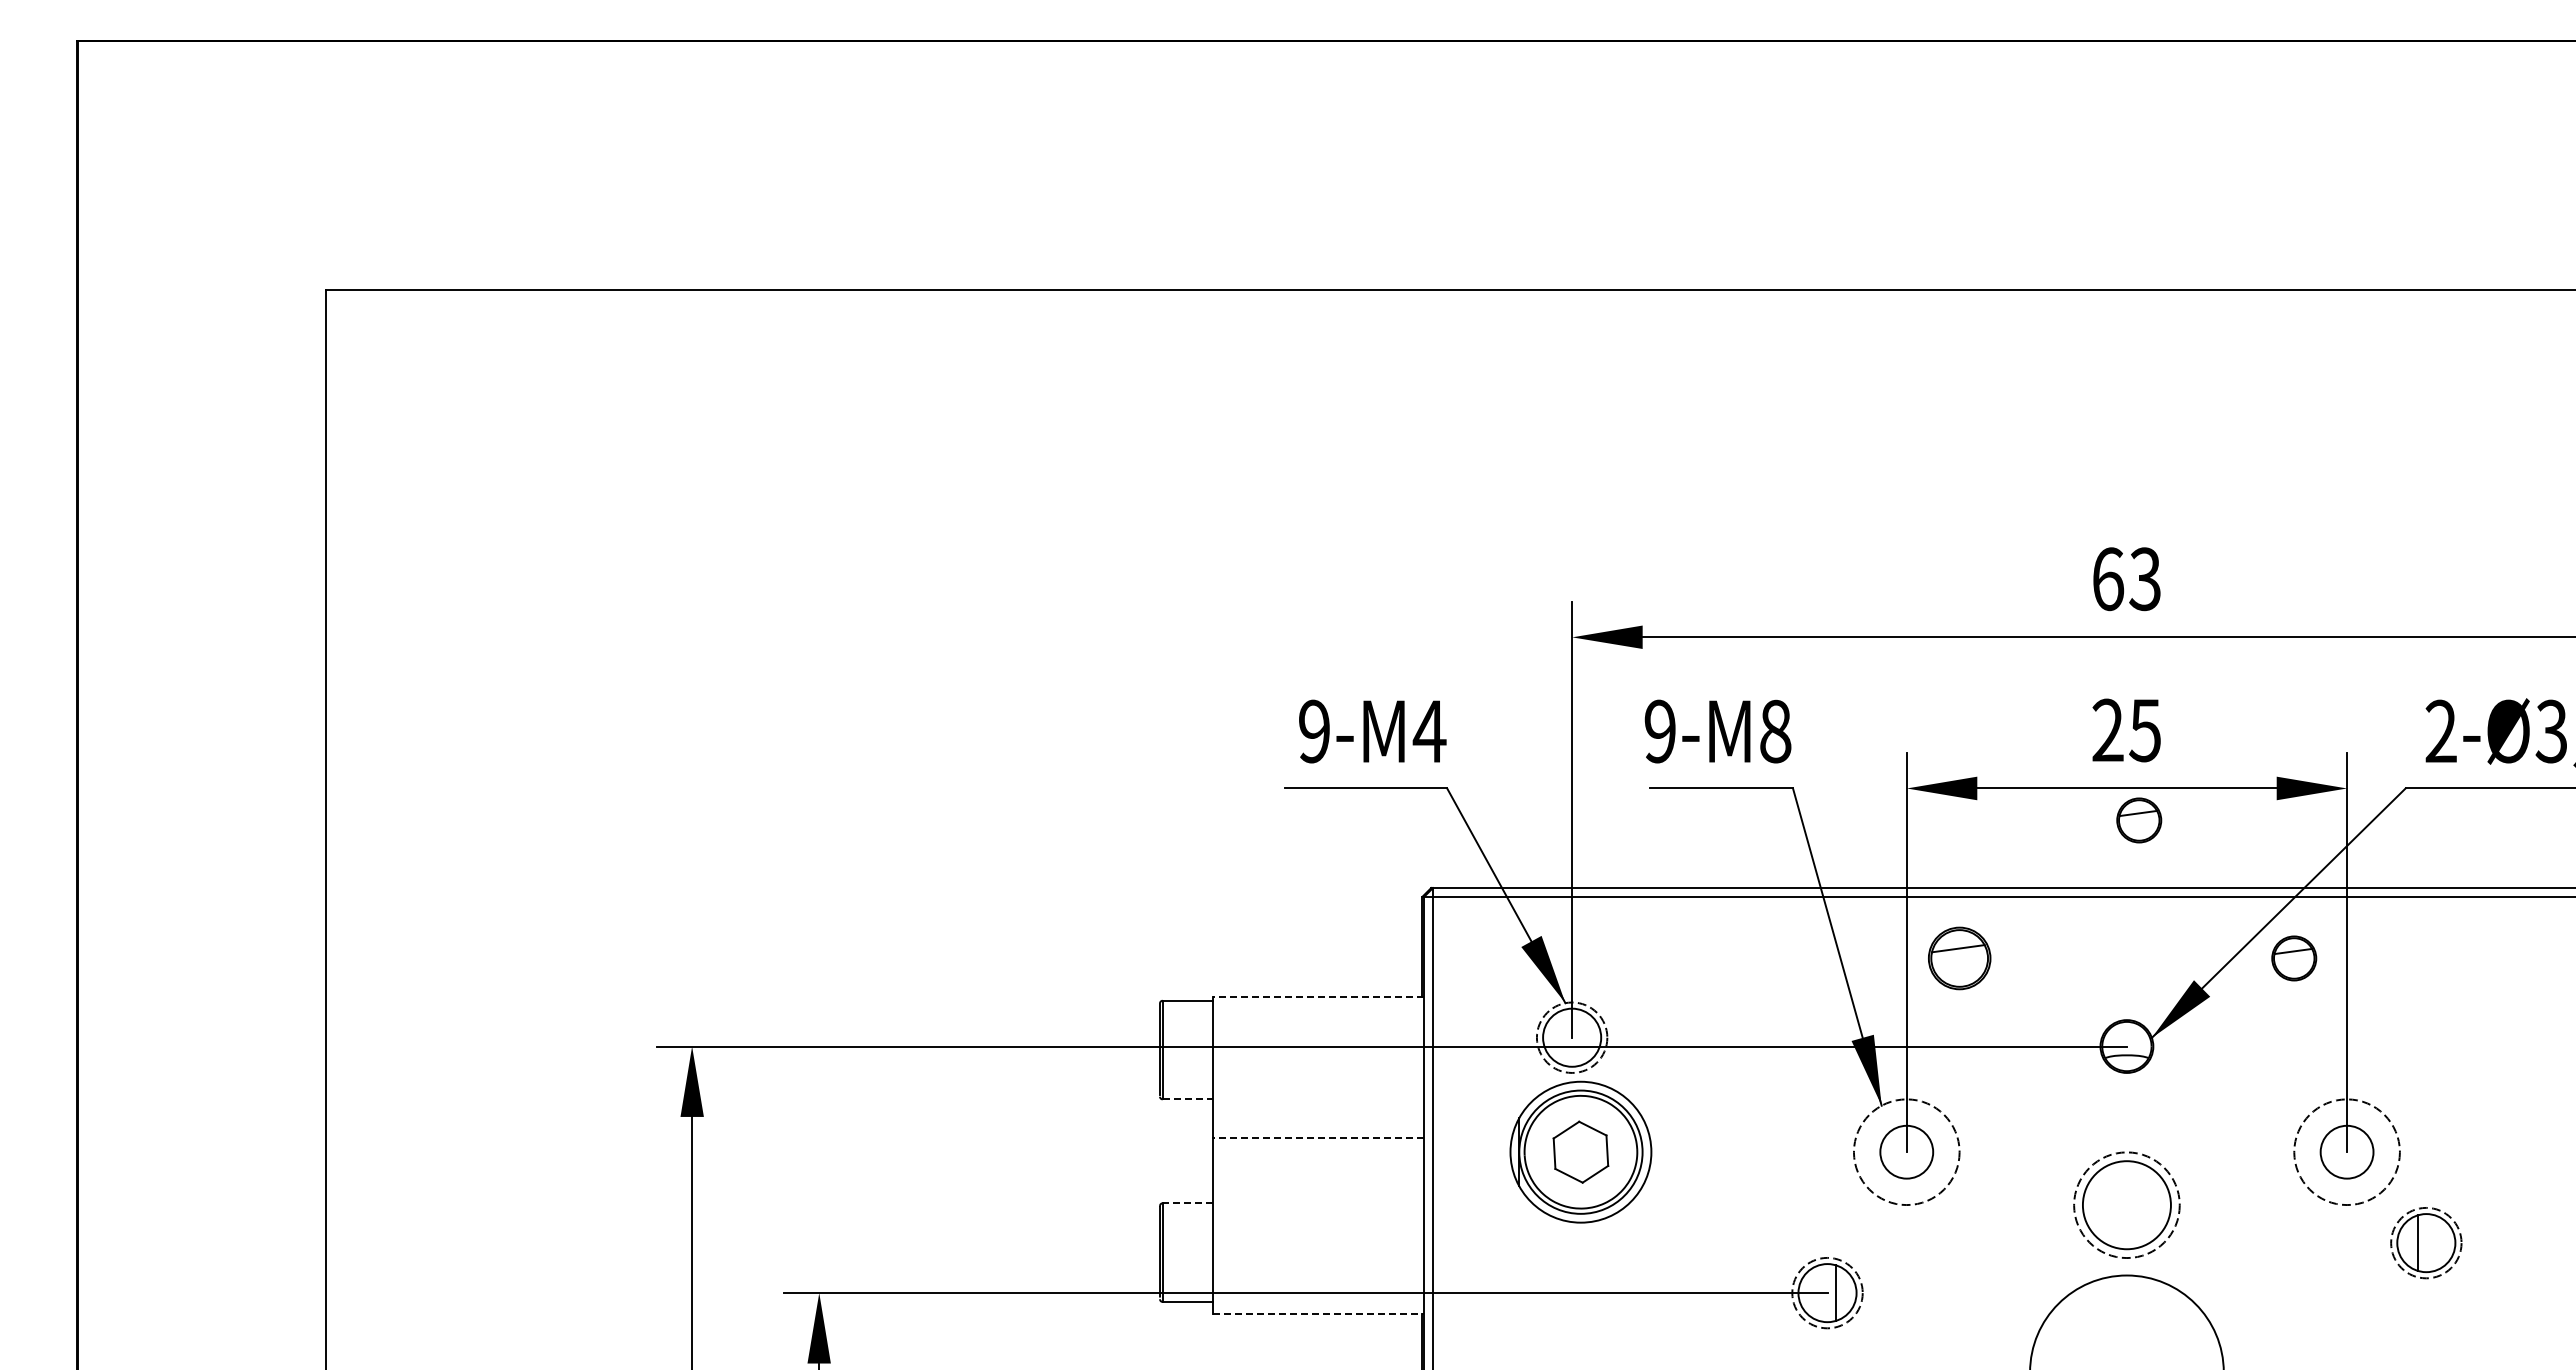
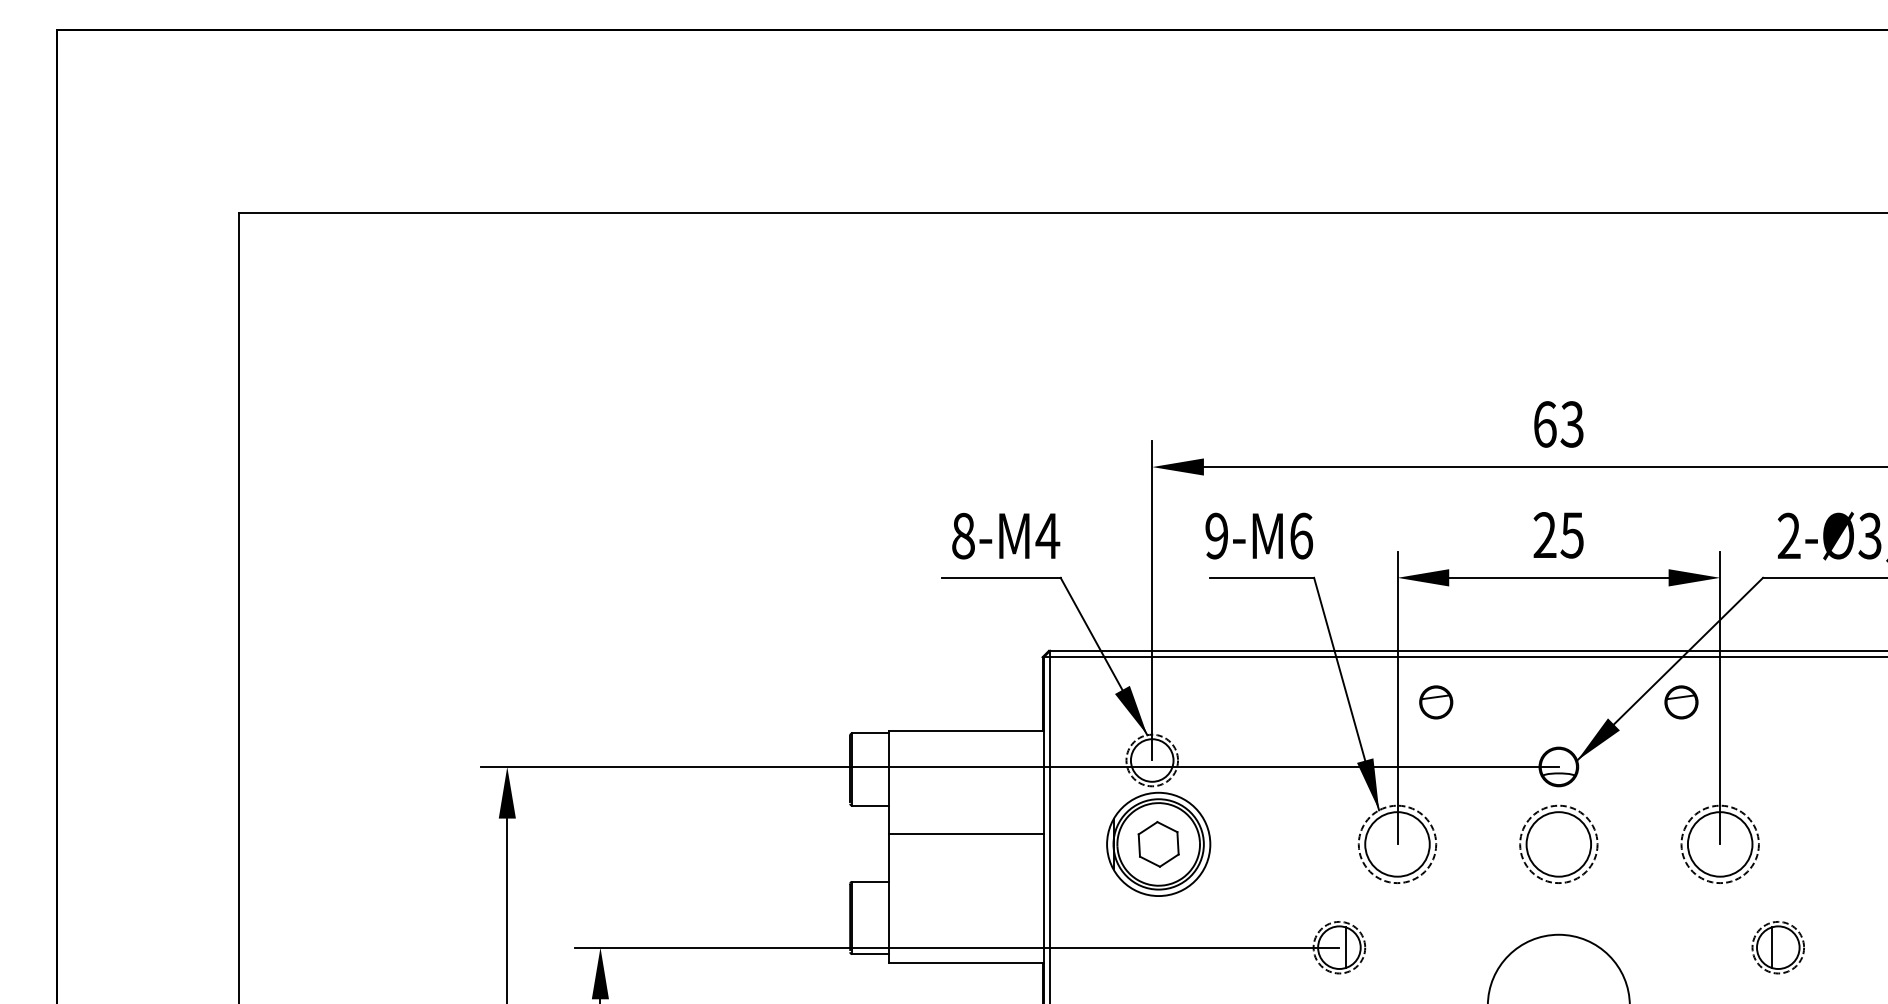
text: (1314, 731) -> (963, 536), 9-M4 -> 8-M4
text: (1775, 731) -> (1301, 536), 9-M8 -> 9-M6
part: (2139, 820) -> (1568, 601), removed
part: (1959, 958) -> (1436, 702), size x0.71
line: (1318, 997) -> (966, 731), dashed -> solid
line: (1188, 1099) -> (871, 805), dashed -> solid
line: (1318, 1138) -> (966, 834), dashed -> solid
circle: (1906, 1152) -> (1397, 844), size x1.67
circle: (2347, 1152) -> (1720, 844), size x1.67
line: (1187, 1203) -> (870, 882), dashed -> solid
part: (2126, 1204) -> (1558, 843), moved
part: (2426, 1243) -> (1778, 947), moved
line: (1318, 1314) -> (966, 963), dashed -> solid

